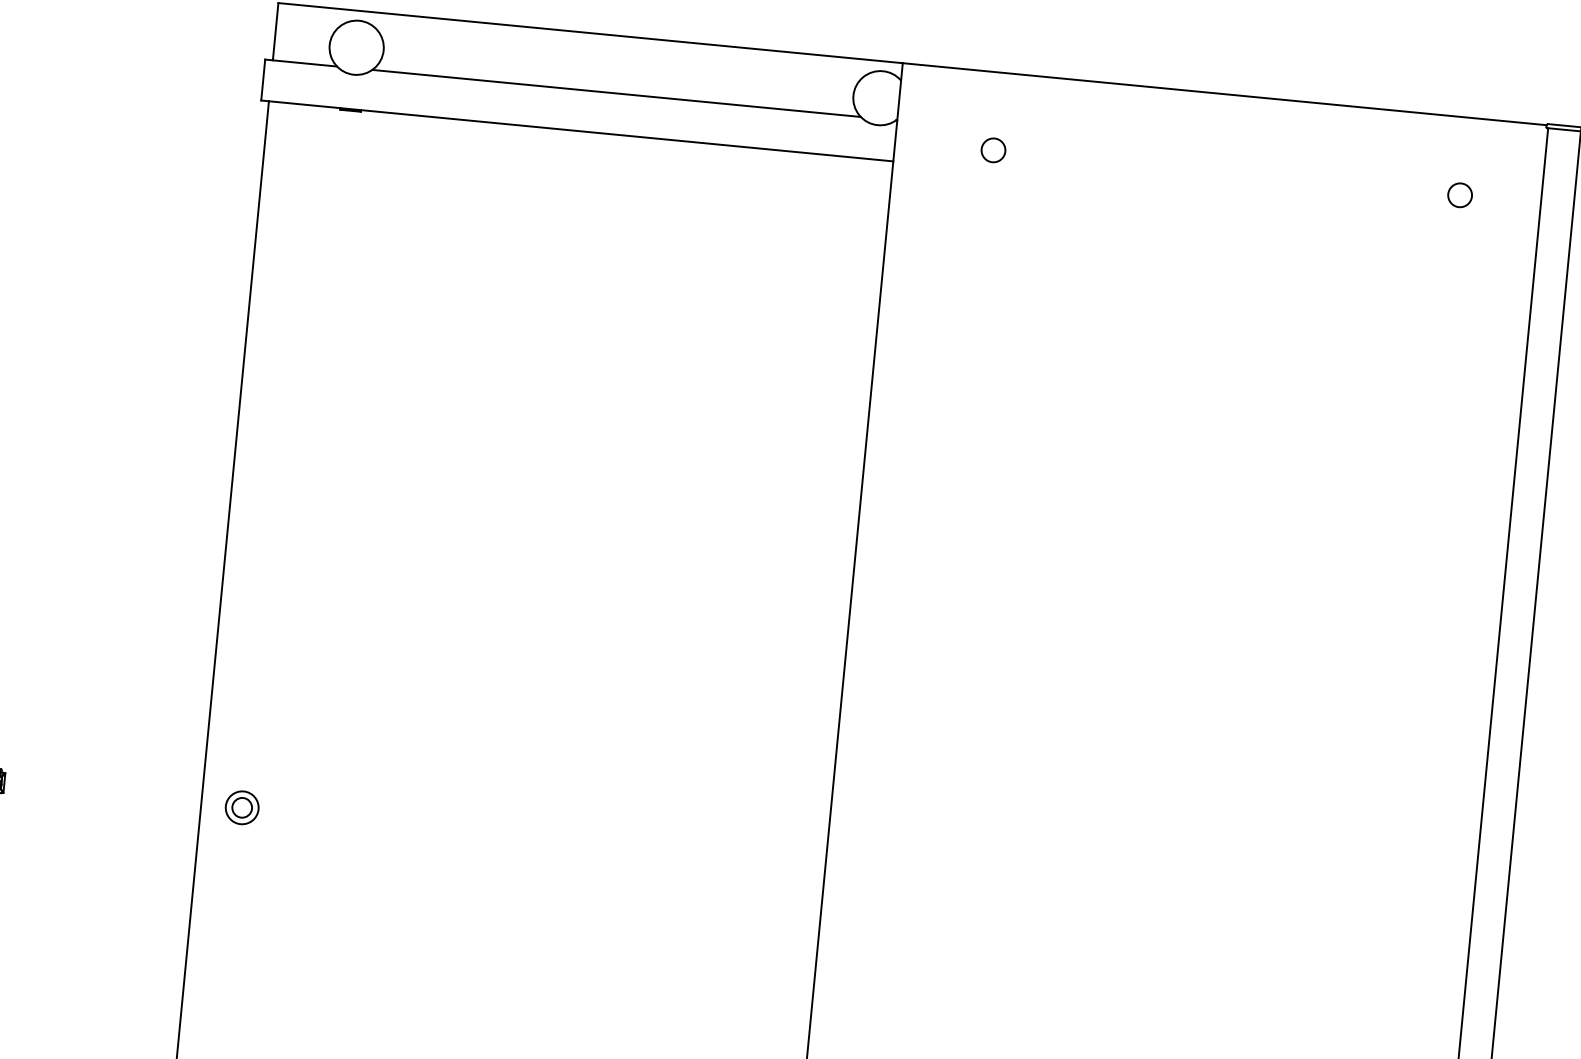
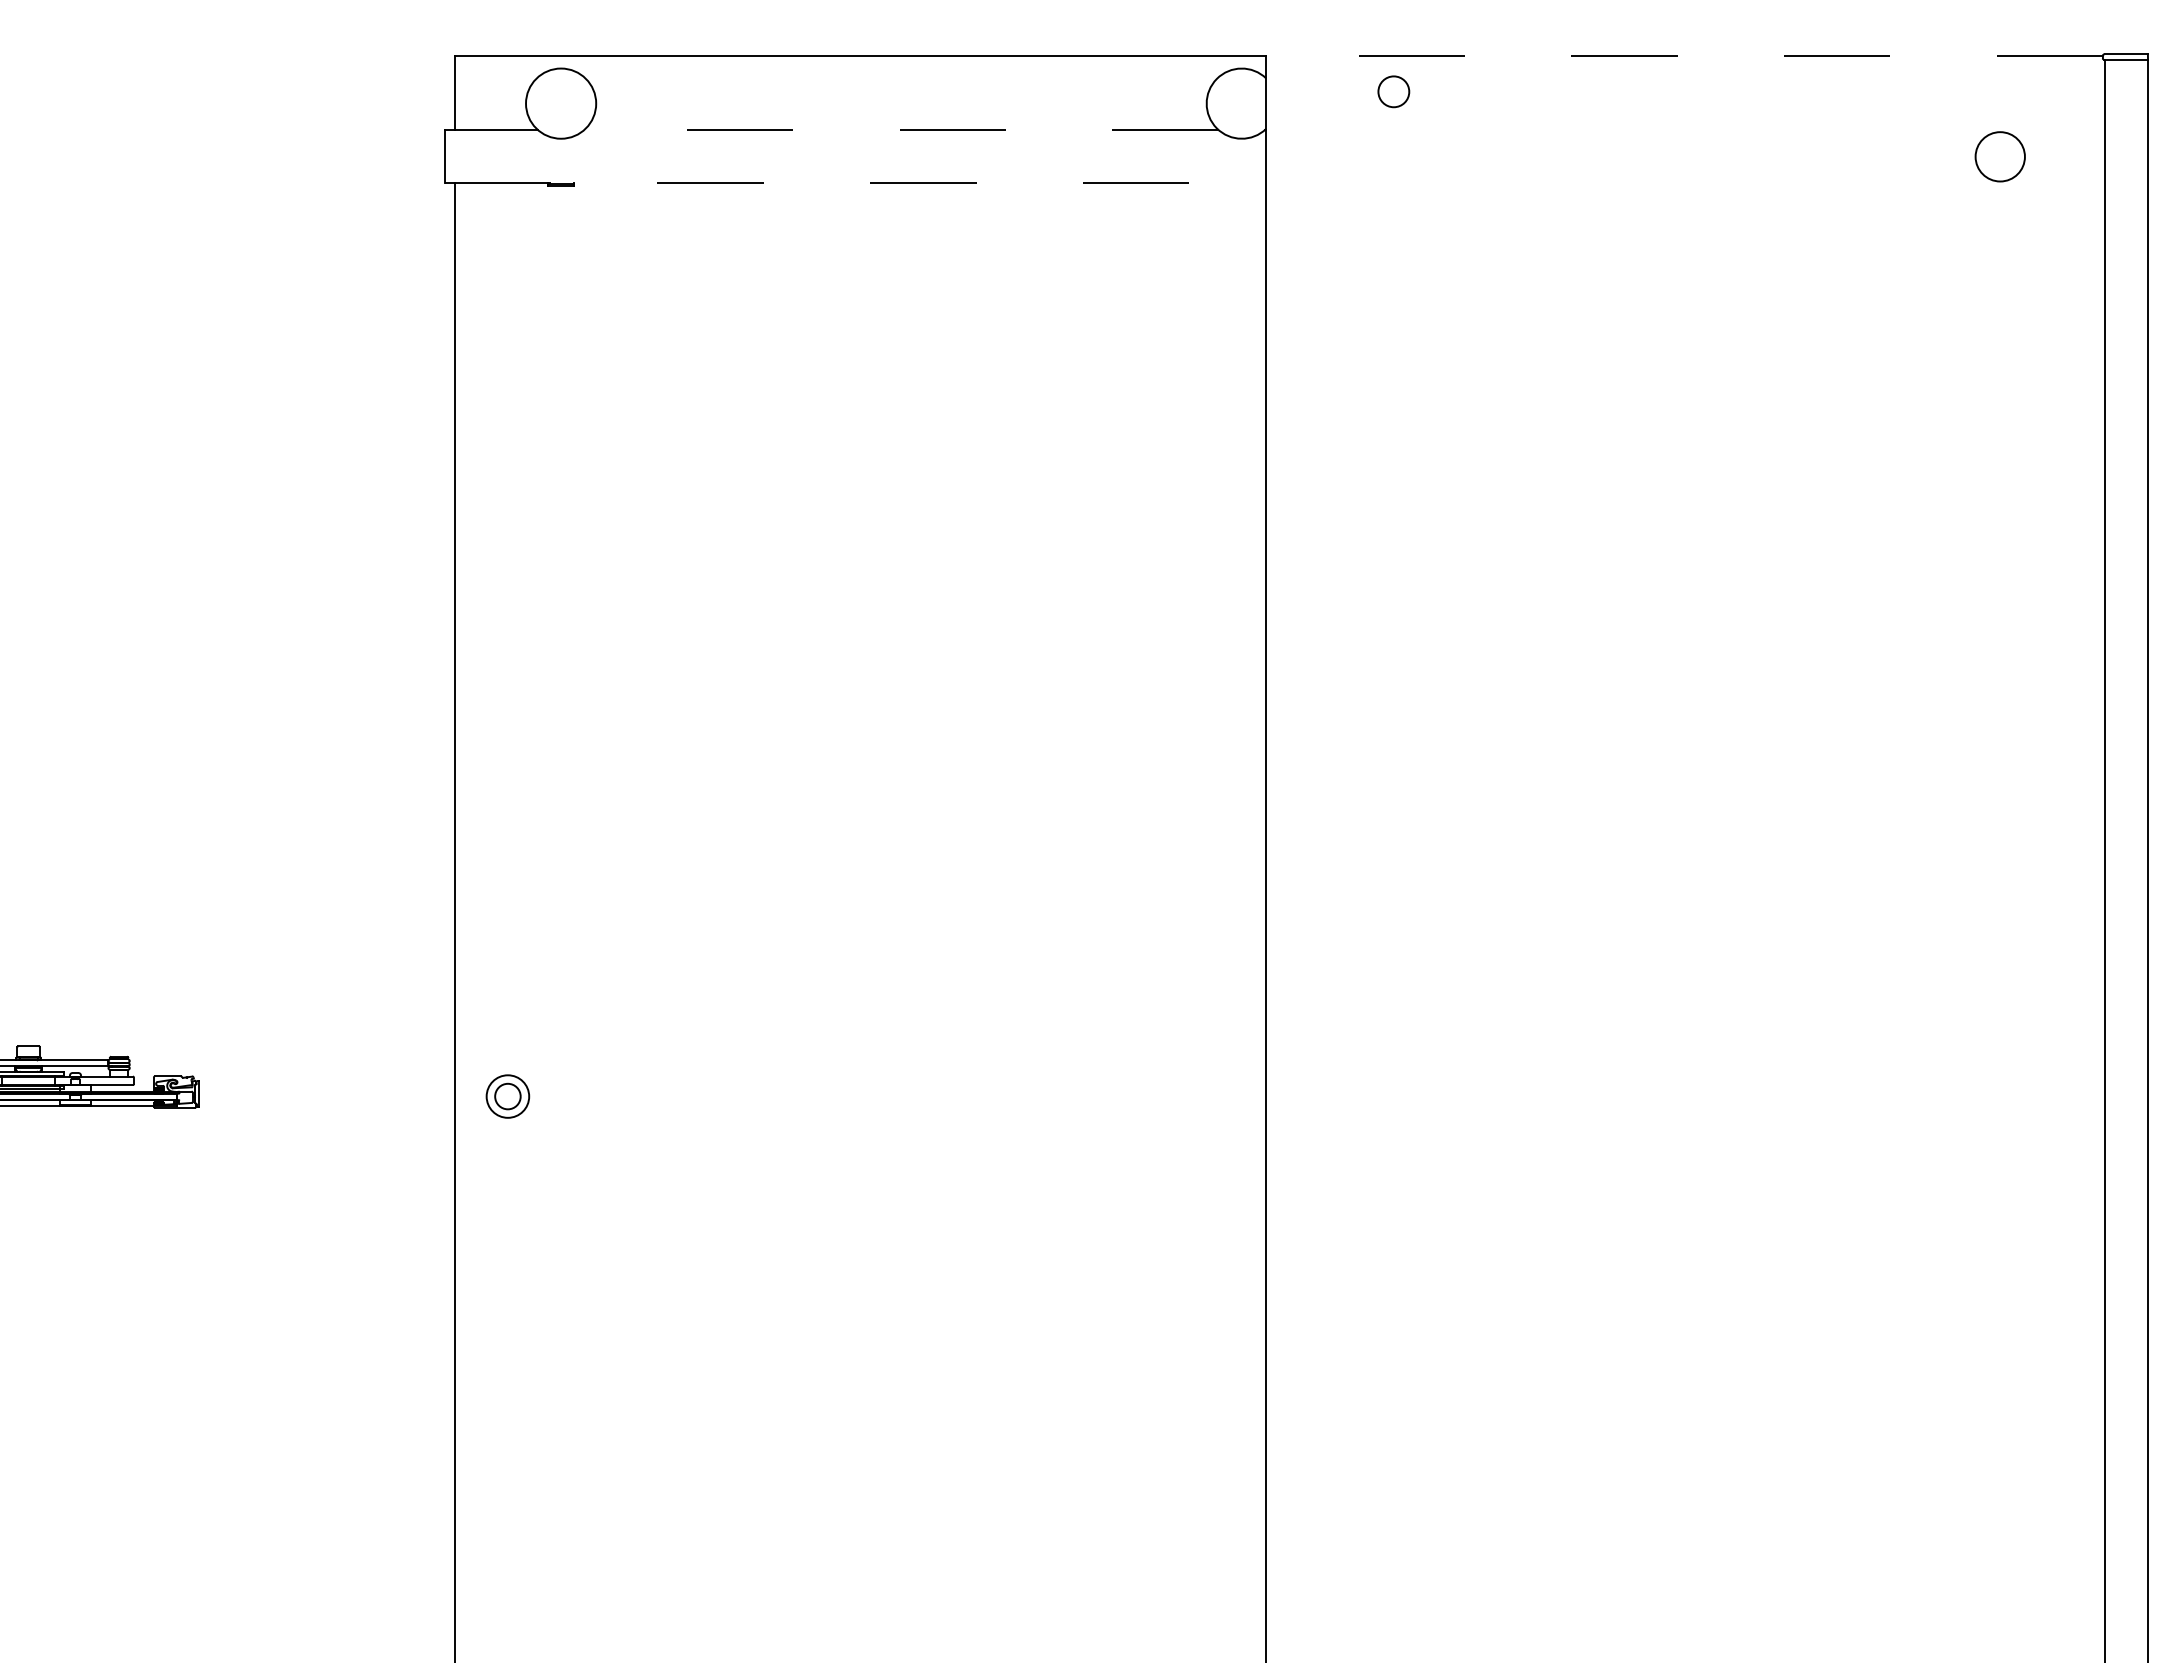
line: (615, 93) -> (900, 130), solid -> dashed
line: (1224, 93) -> (1684, 55), solid -> dashed
line: (577, 131) -> (855, 183), solid -> dashed
circle: (993, 150) -> (1393, 91), moved
circle: (1459, 195) -> (1999, 156), size x1.6

